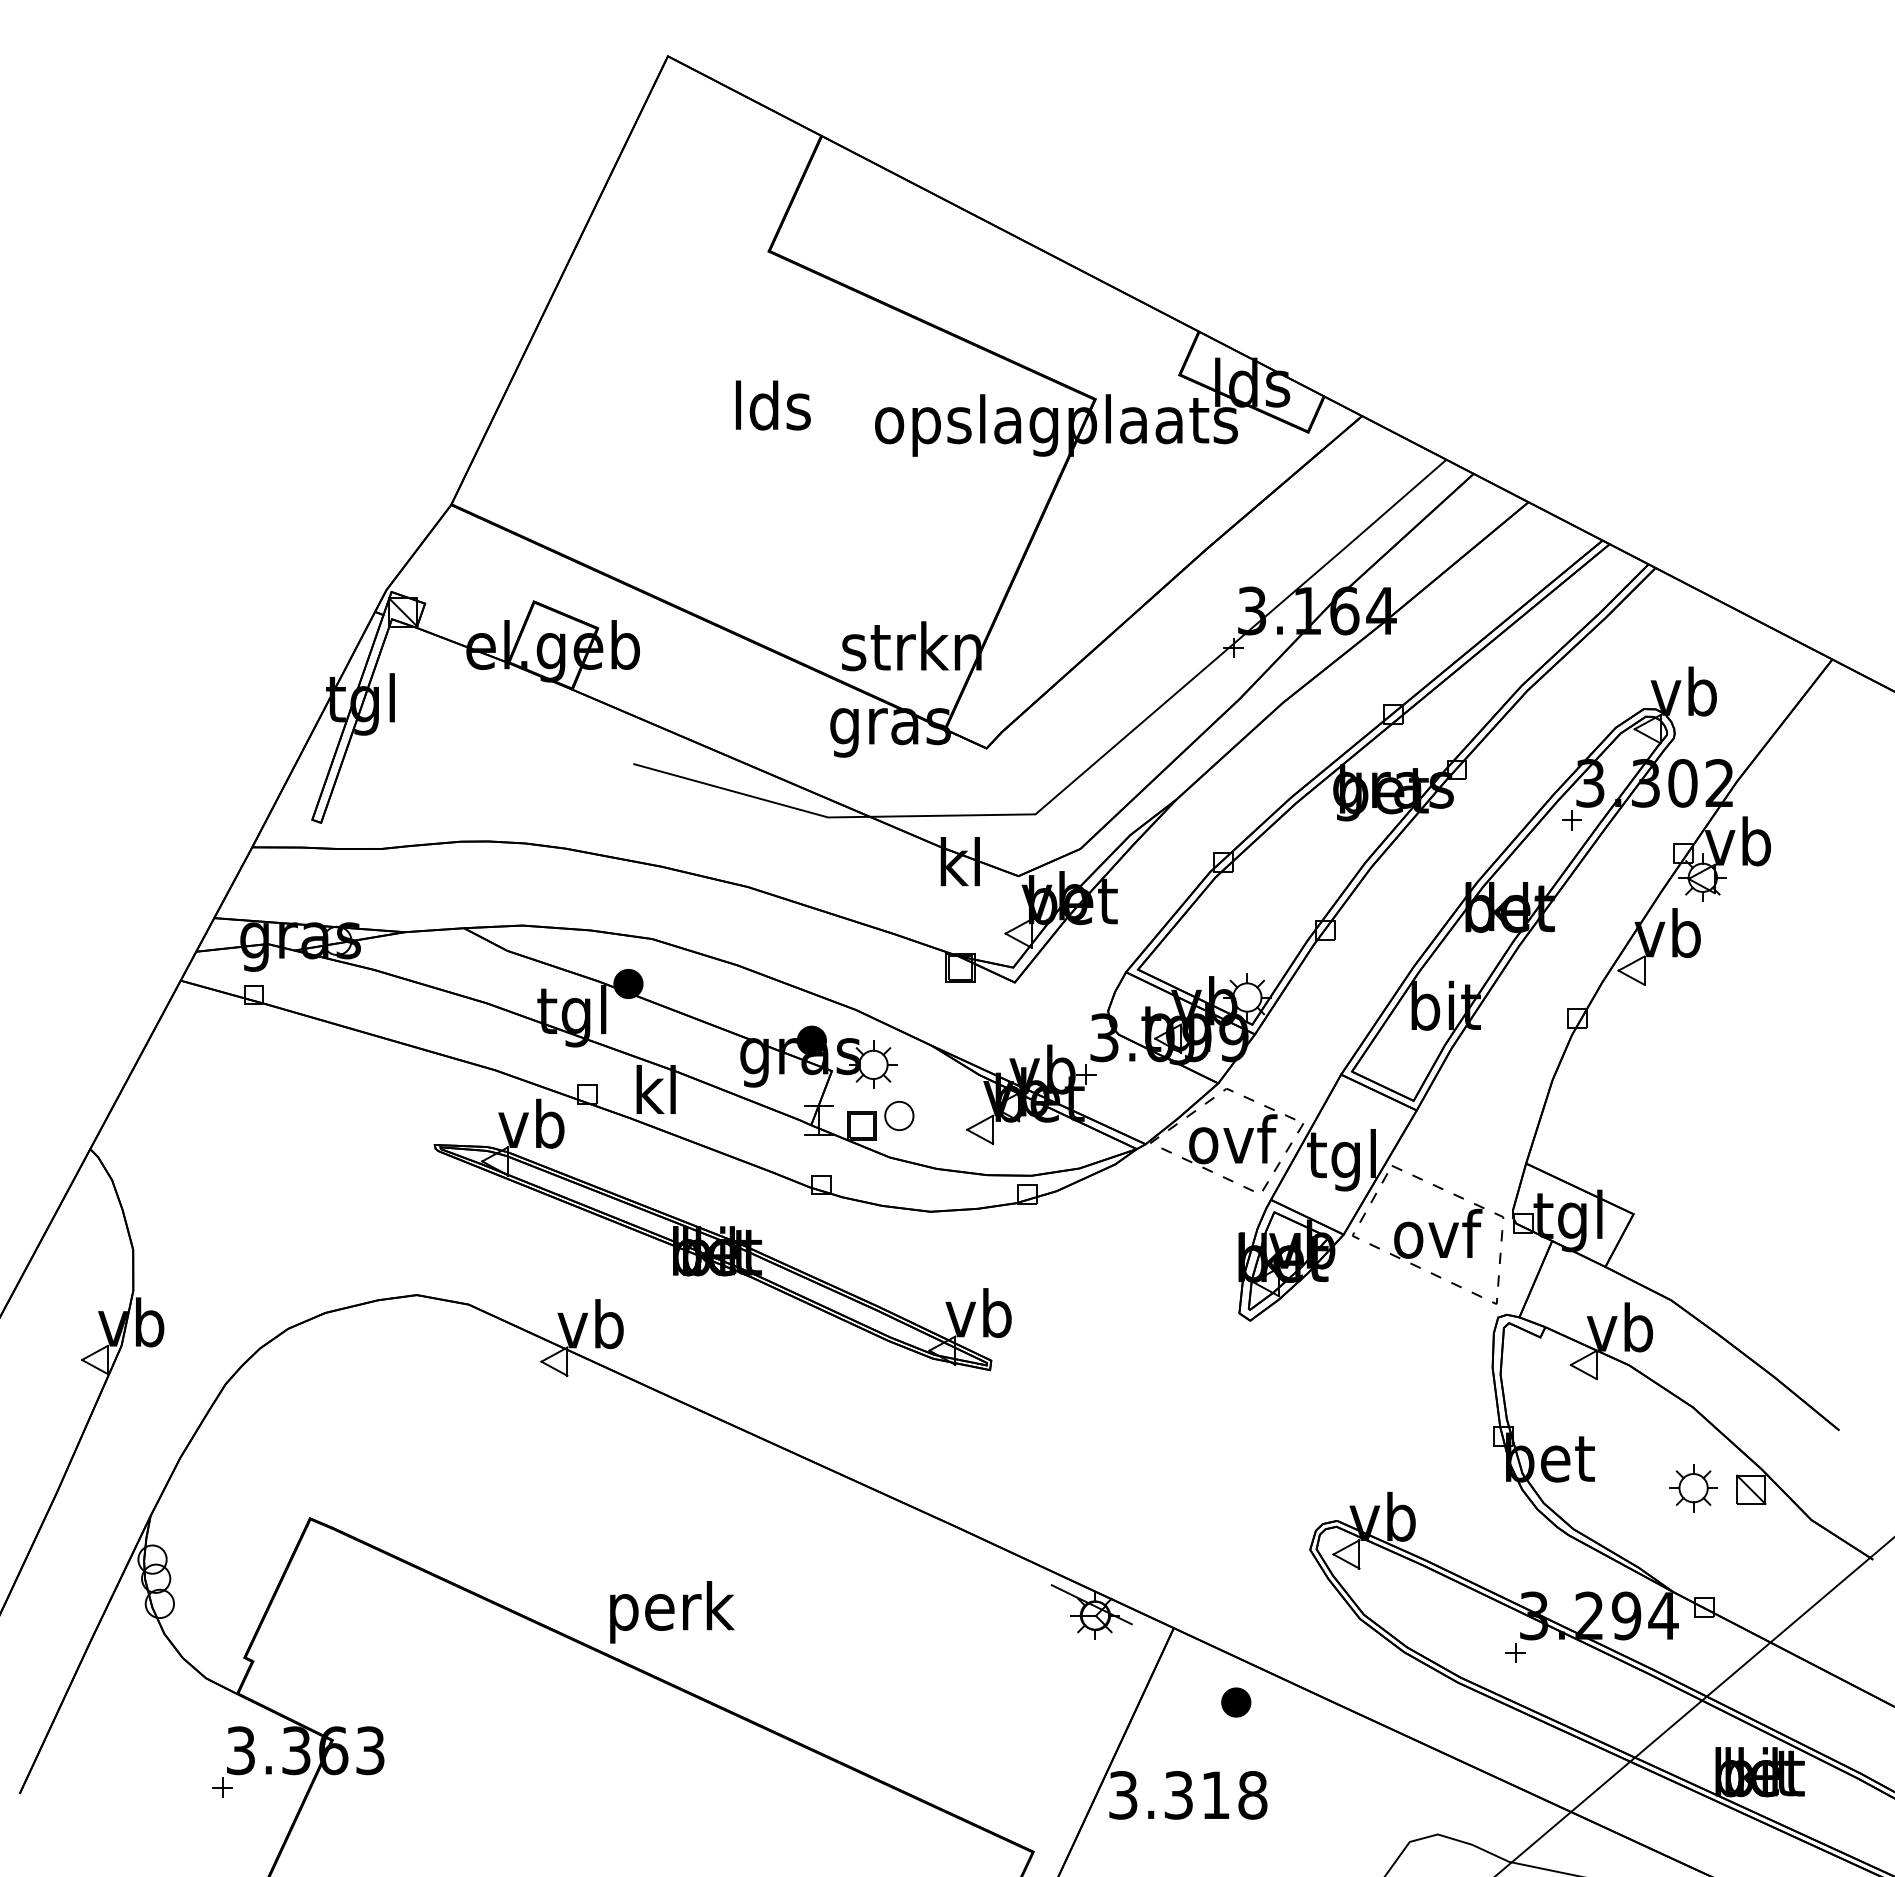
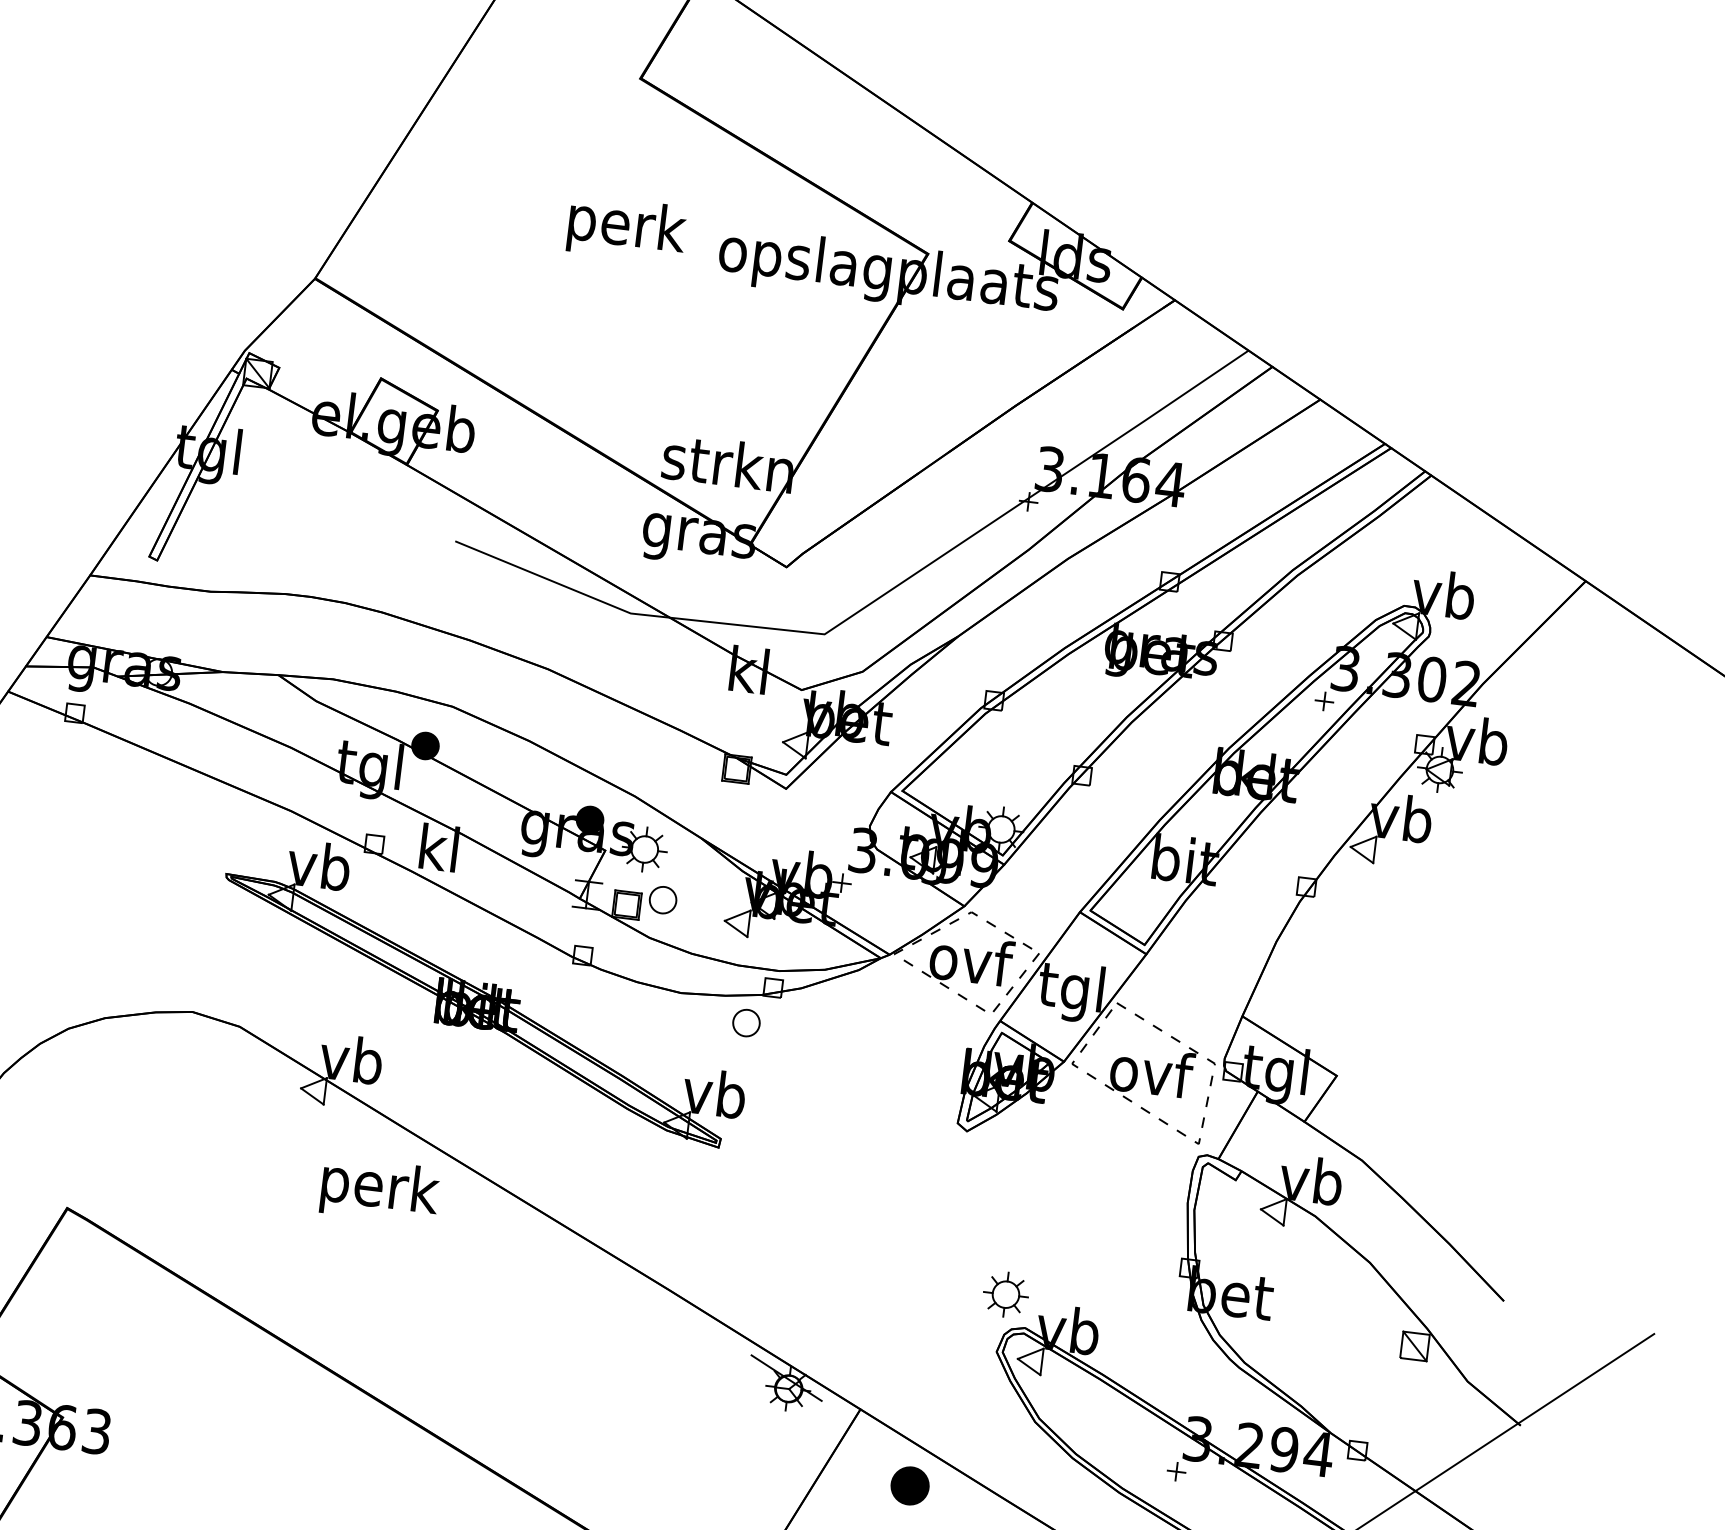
text: (774, 411) -> (627, 228), lds -> perk
part: (1003, 1234) -> (746, 1022), added
part: (1693, 1488) -> (1005, 1294), moved
text: (672, 1612) -> (380, 1190), moved
part: (1236, 1702) -> (910, 1485), size x1.4

